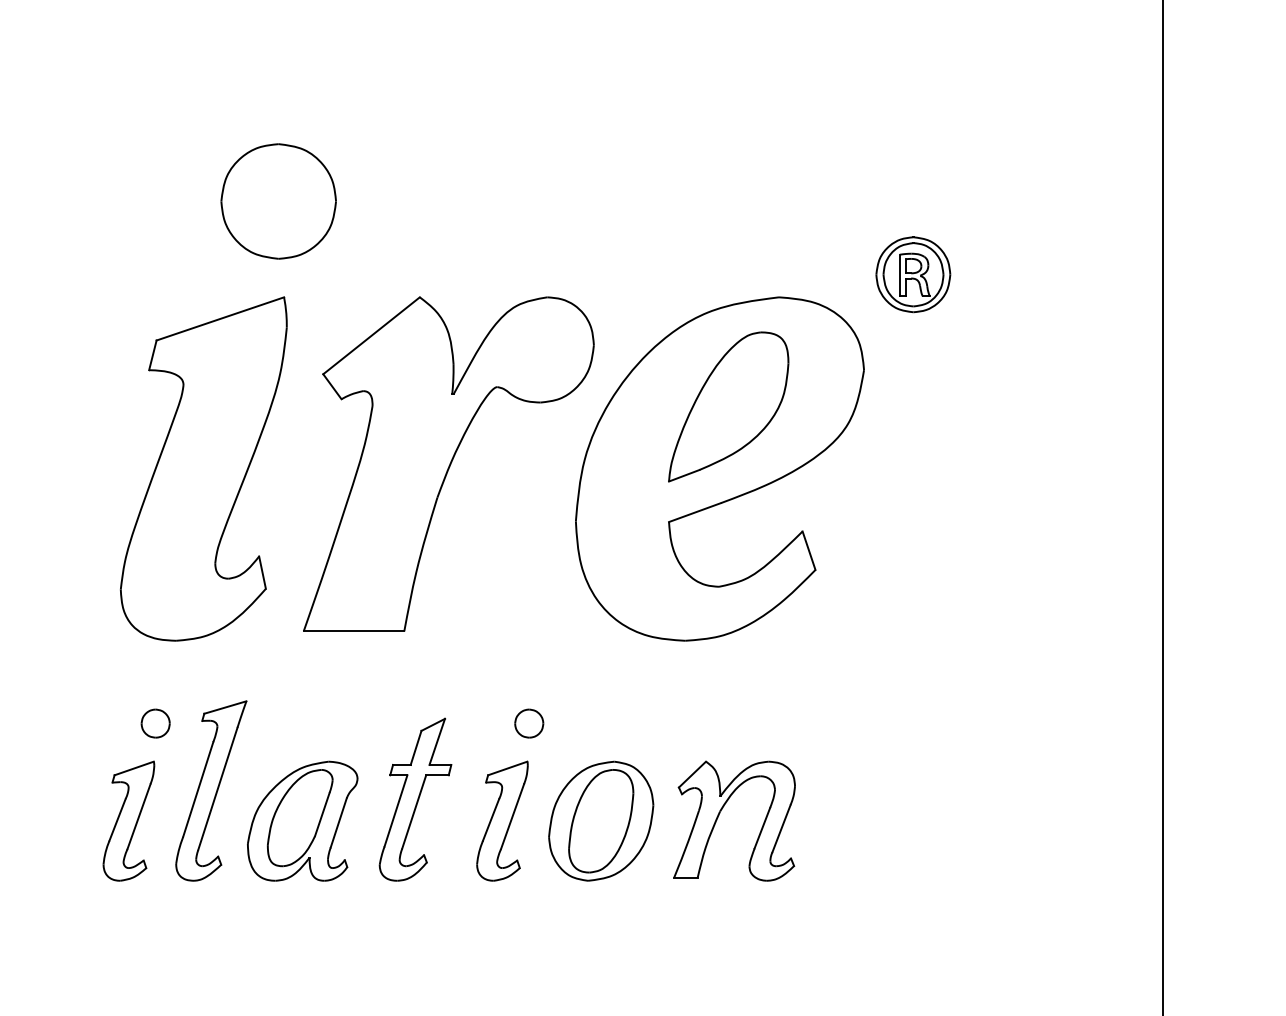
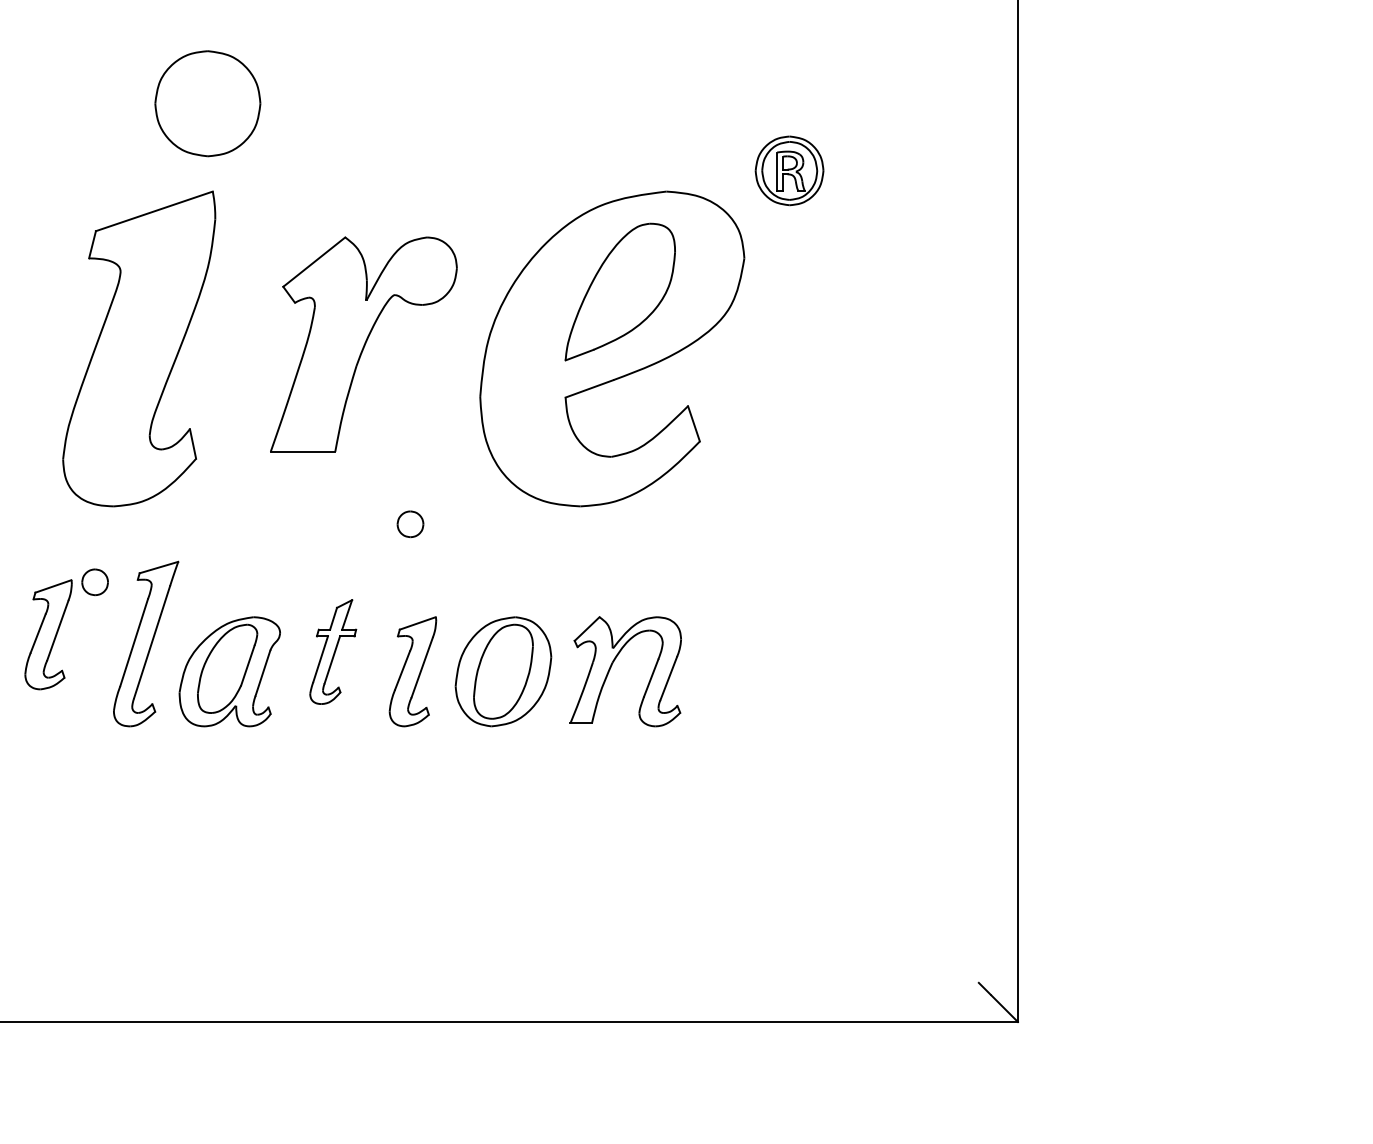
part: (448, 464) -> (363, 344), size x0.7
part: (529, 723) -> (410, 524), moved
part: (414, 799) -> (332, 651), size x0.7
part: (128, 820) -> (48, 634), moved

